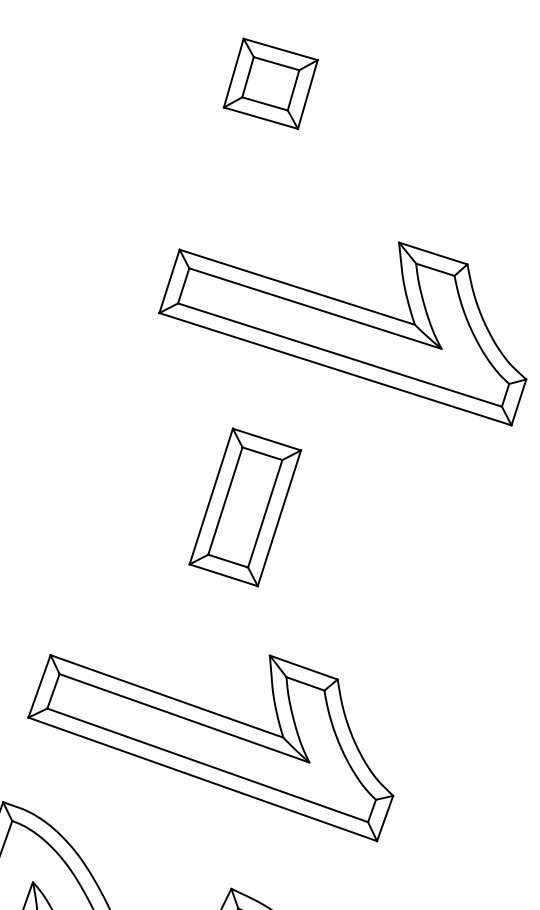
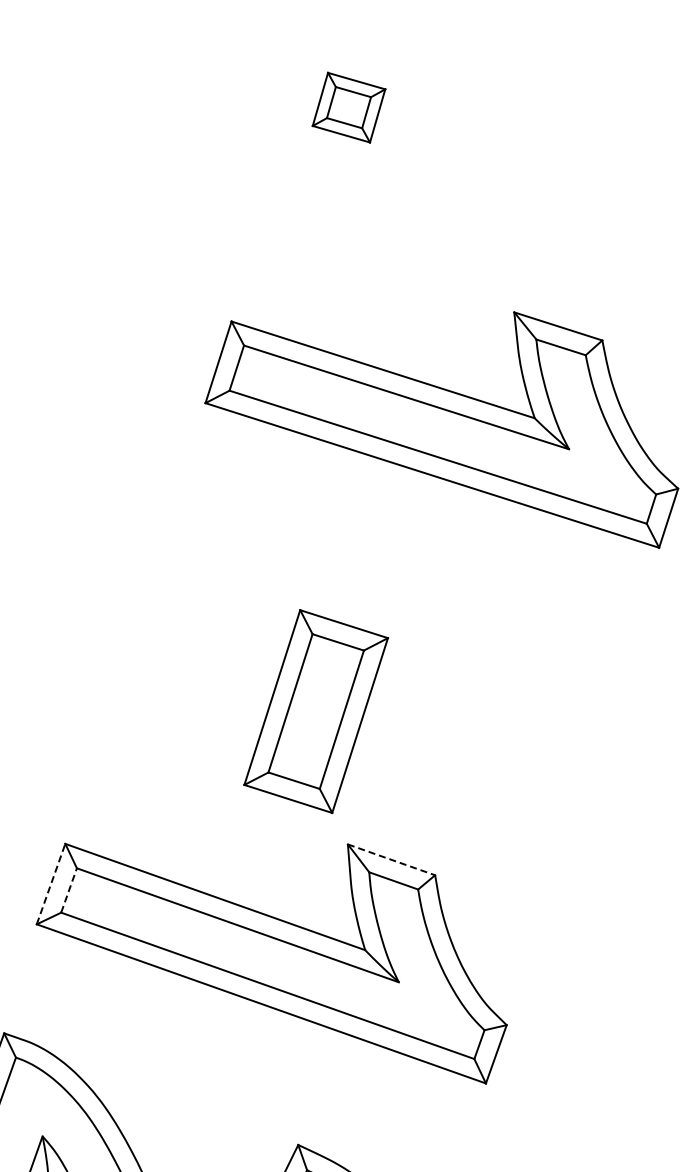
part: (270, 83) -> (348, 107), size x0.6
part: (245, 507) -> (316, 711), moved
line: (304, 668) -> (392, 860), solid -> dashed
line: (39, 686) -> (51, 884), solid -> dashed
line: (53, 691) -> (69, 890), solid -> dashed

